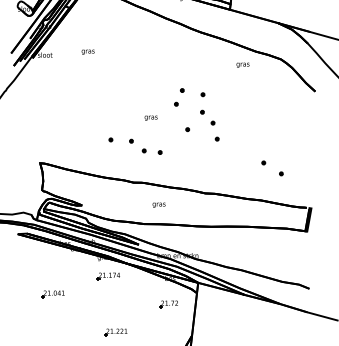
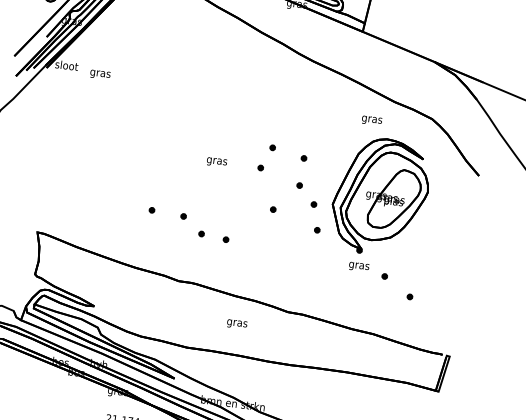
text: (87, 51) -> (99, 73), moved
text: (150, 117) -> (216, 161), moved
part: (254, 117) -> (379, 204), added
text: (158, 204) -> (236, 323), moved

